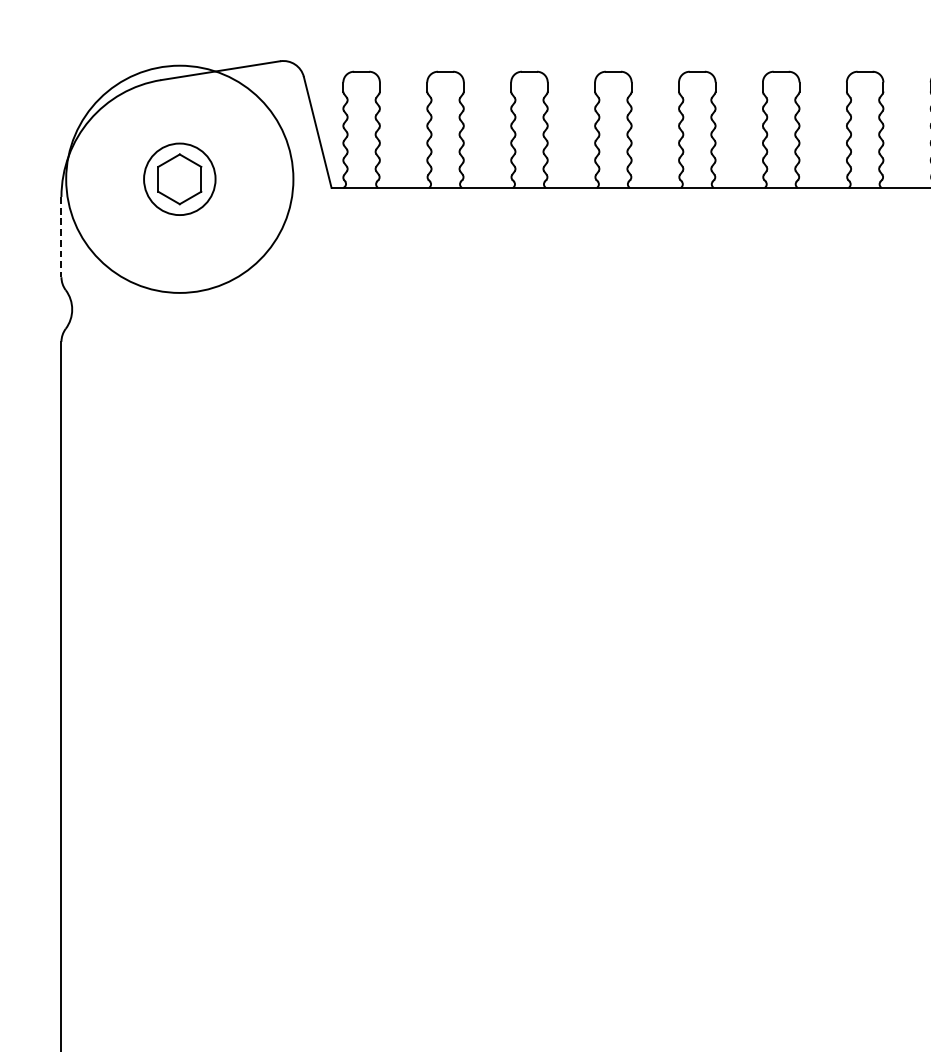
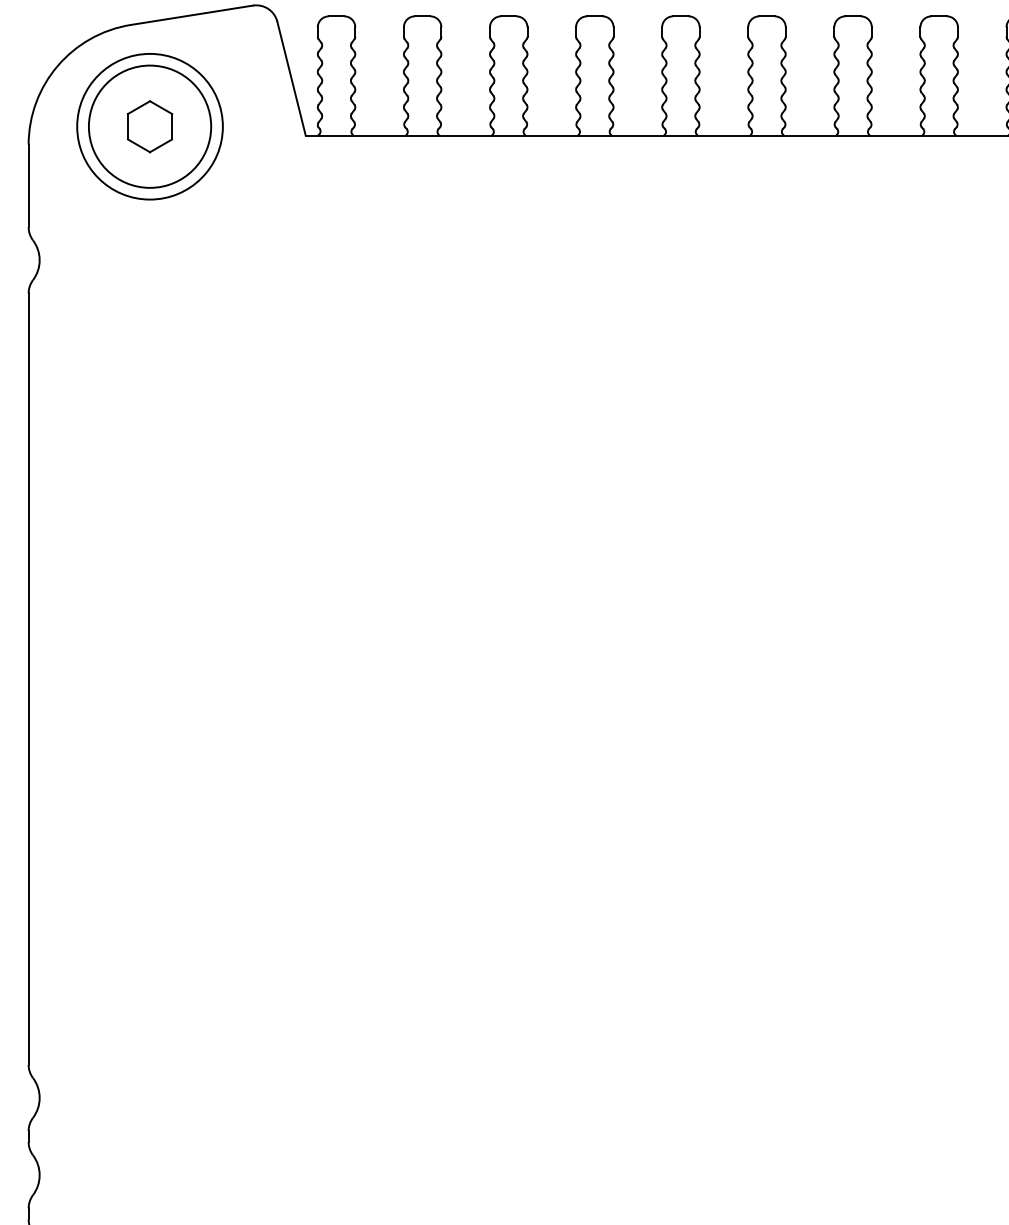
circle: (179, 179) -> (149, 126), size x0.62
circle: (179, 179) -> (149, 126), size x1.67
line: (61, 237) -> (28, 186), dashed -> solid

